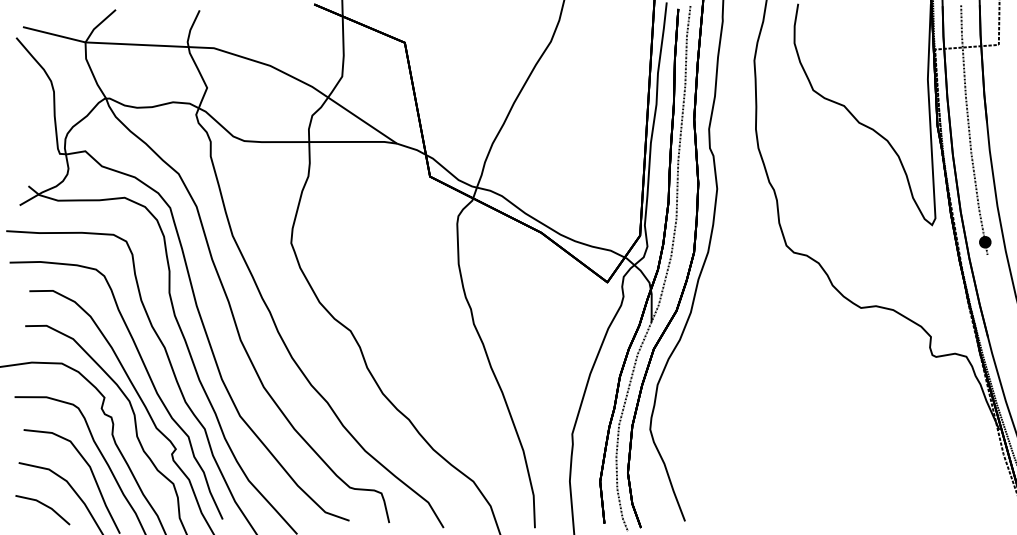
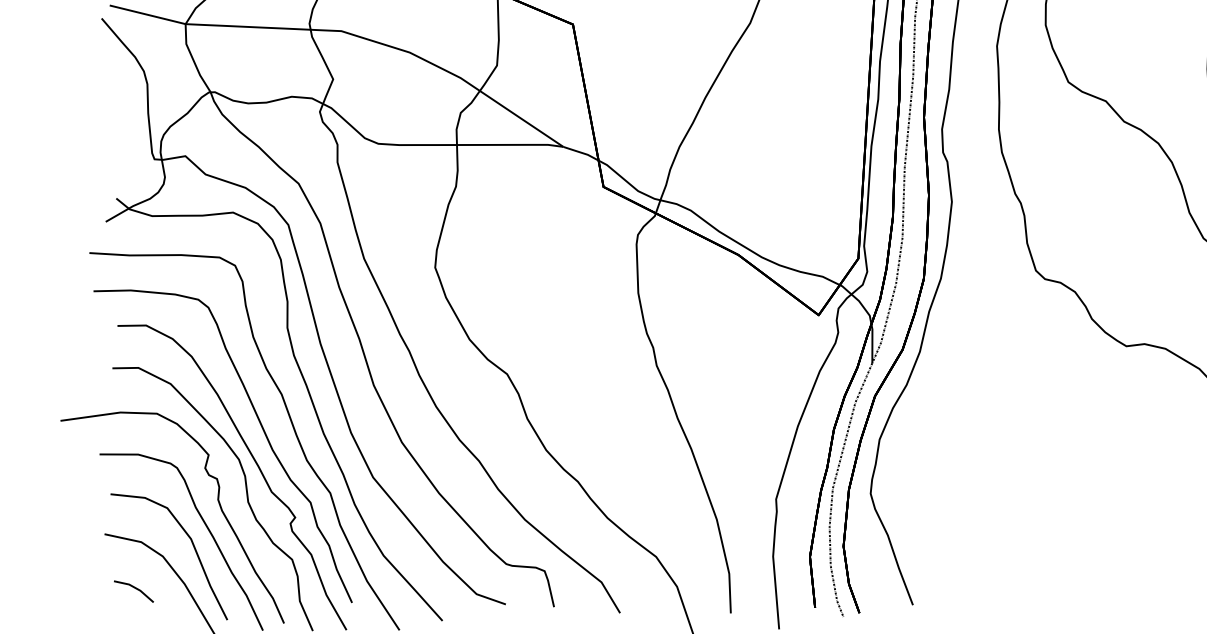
part: (42, 510) -> (133, 591), size x0.6

